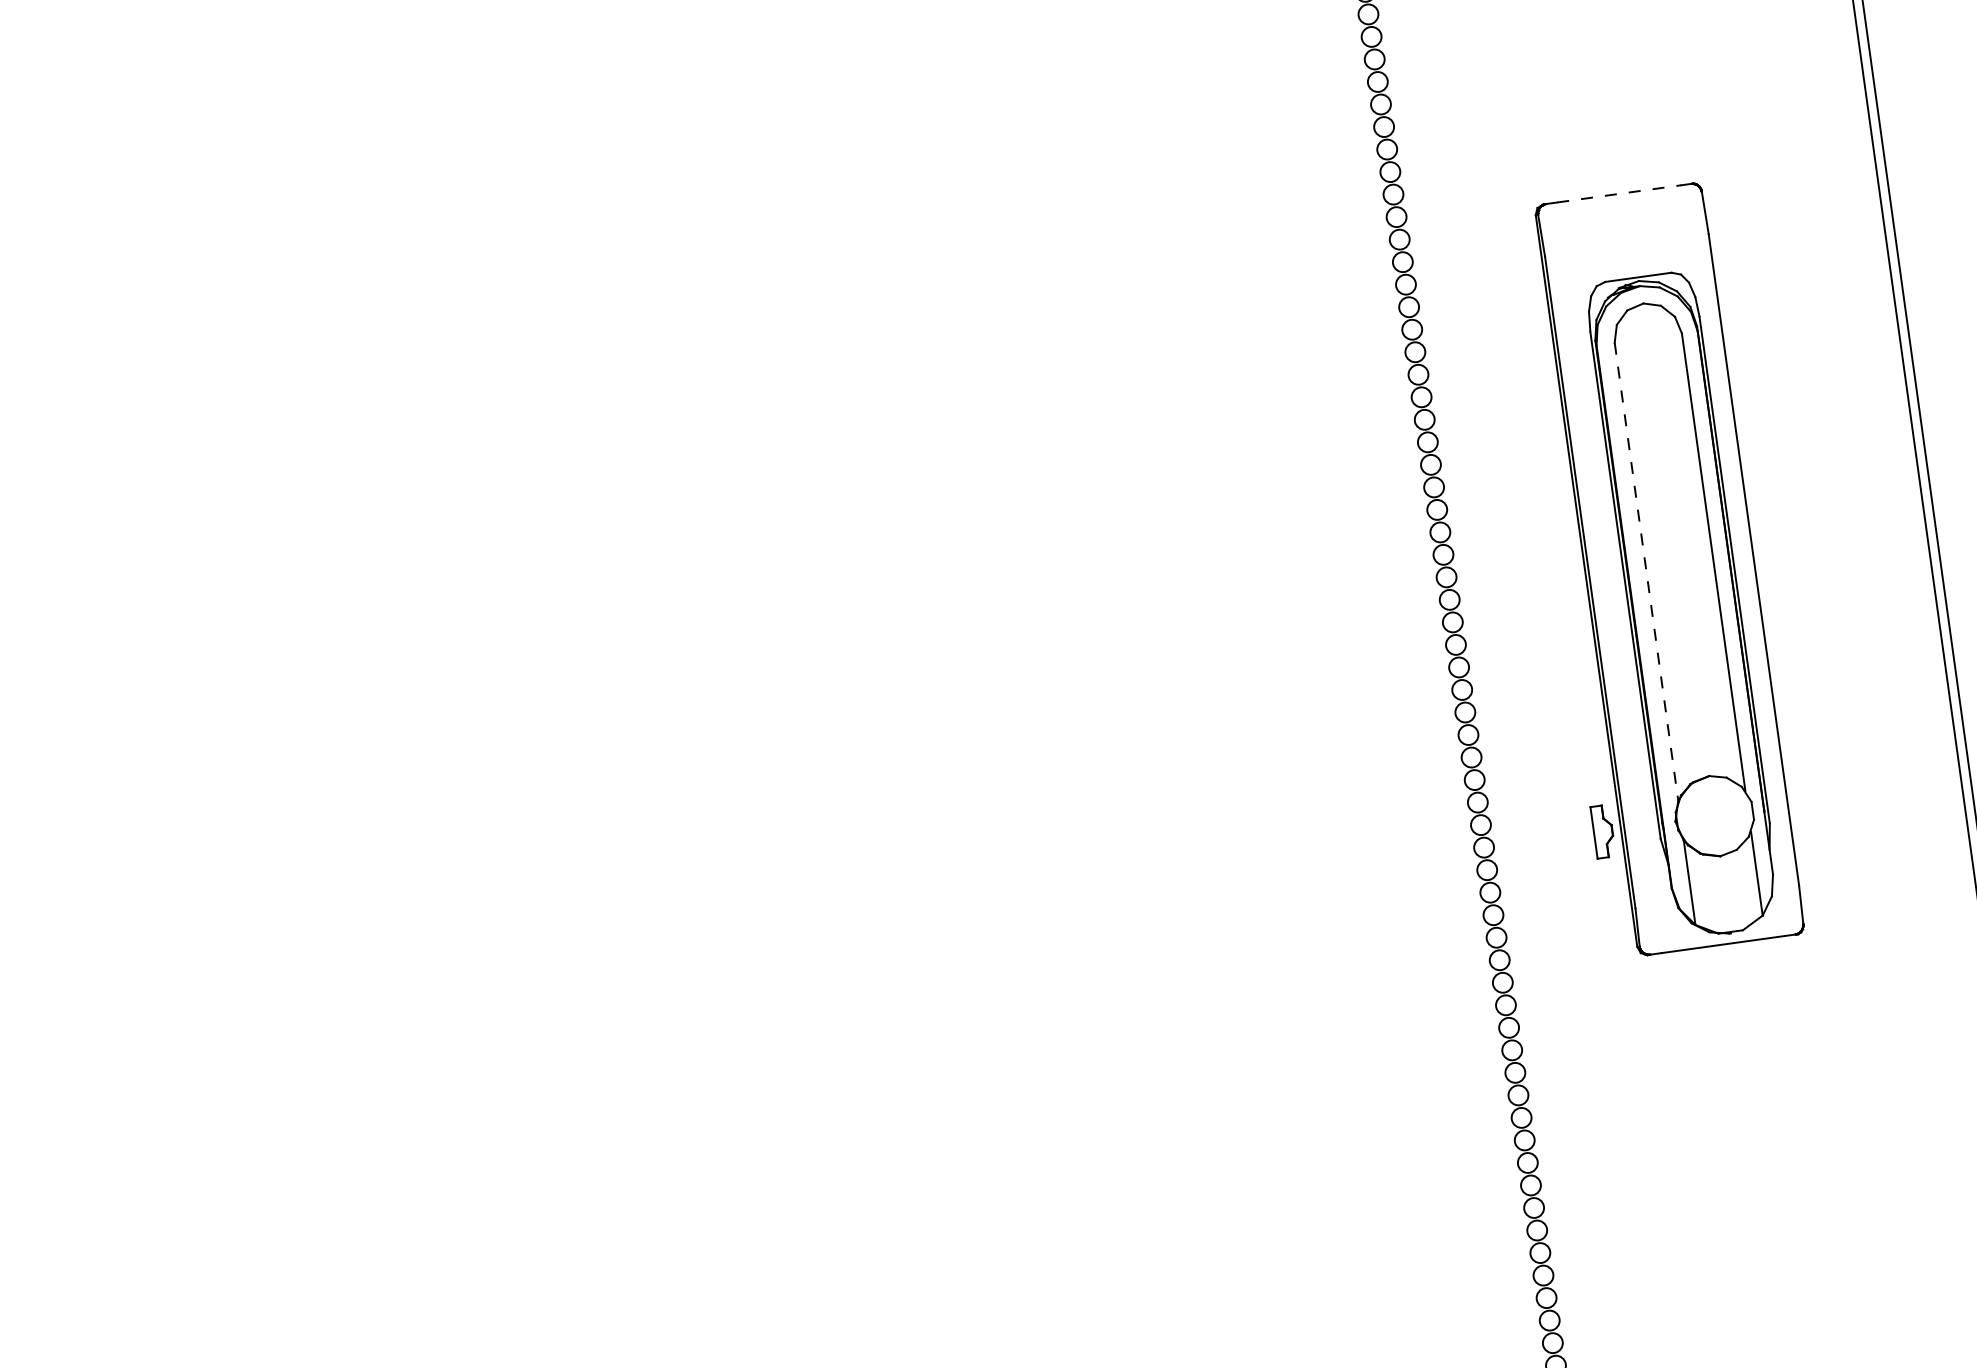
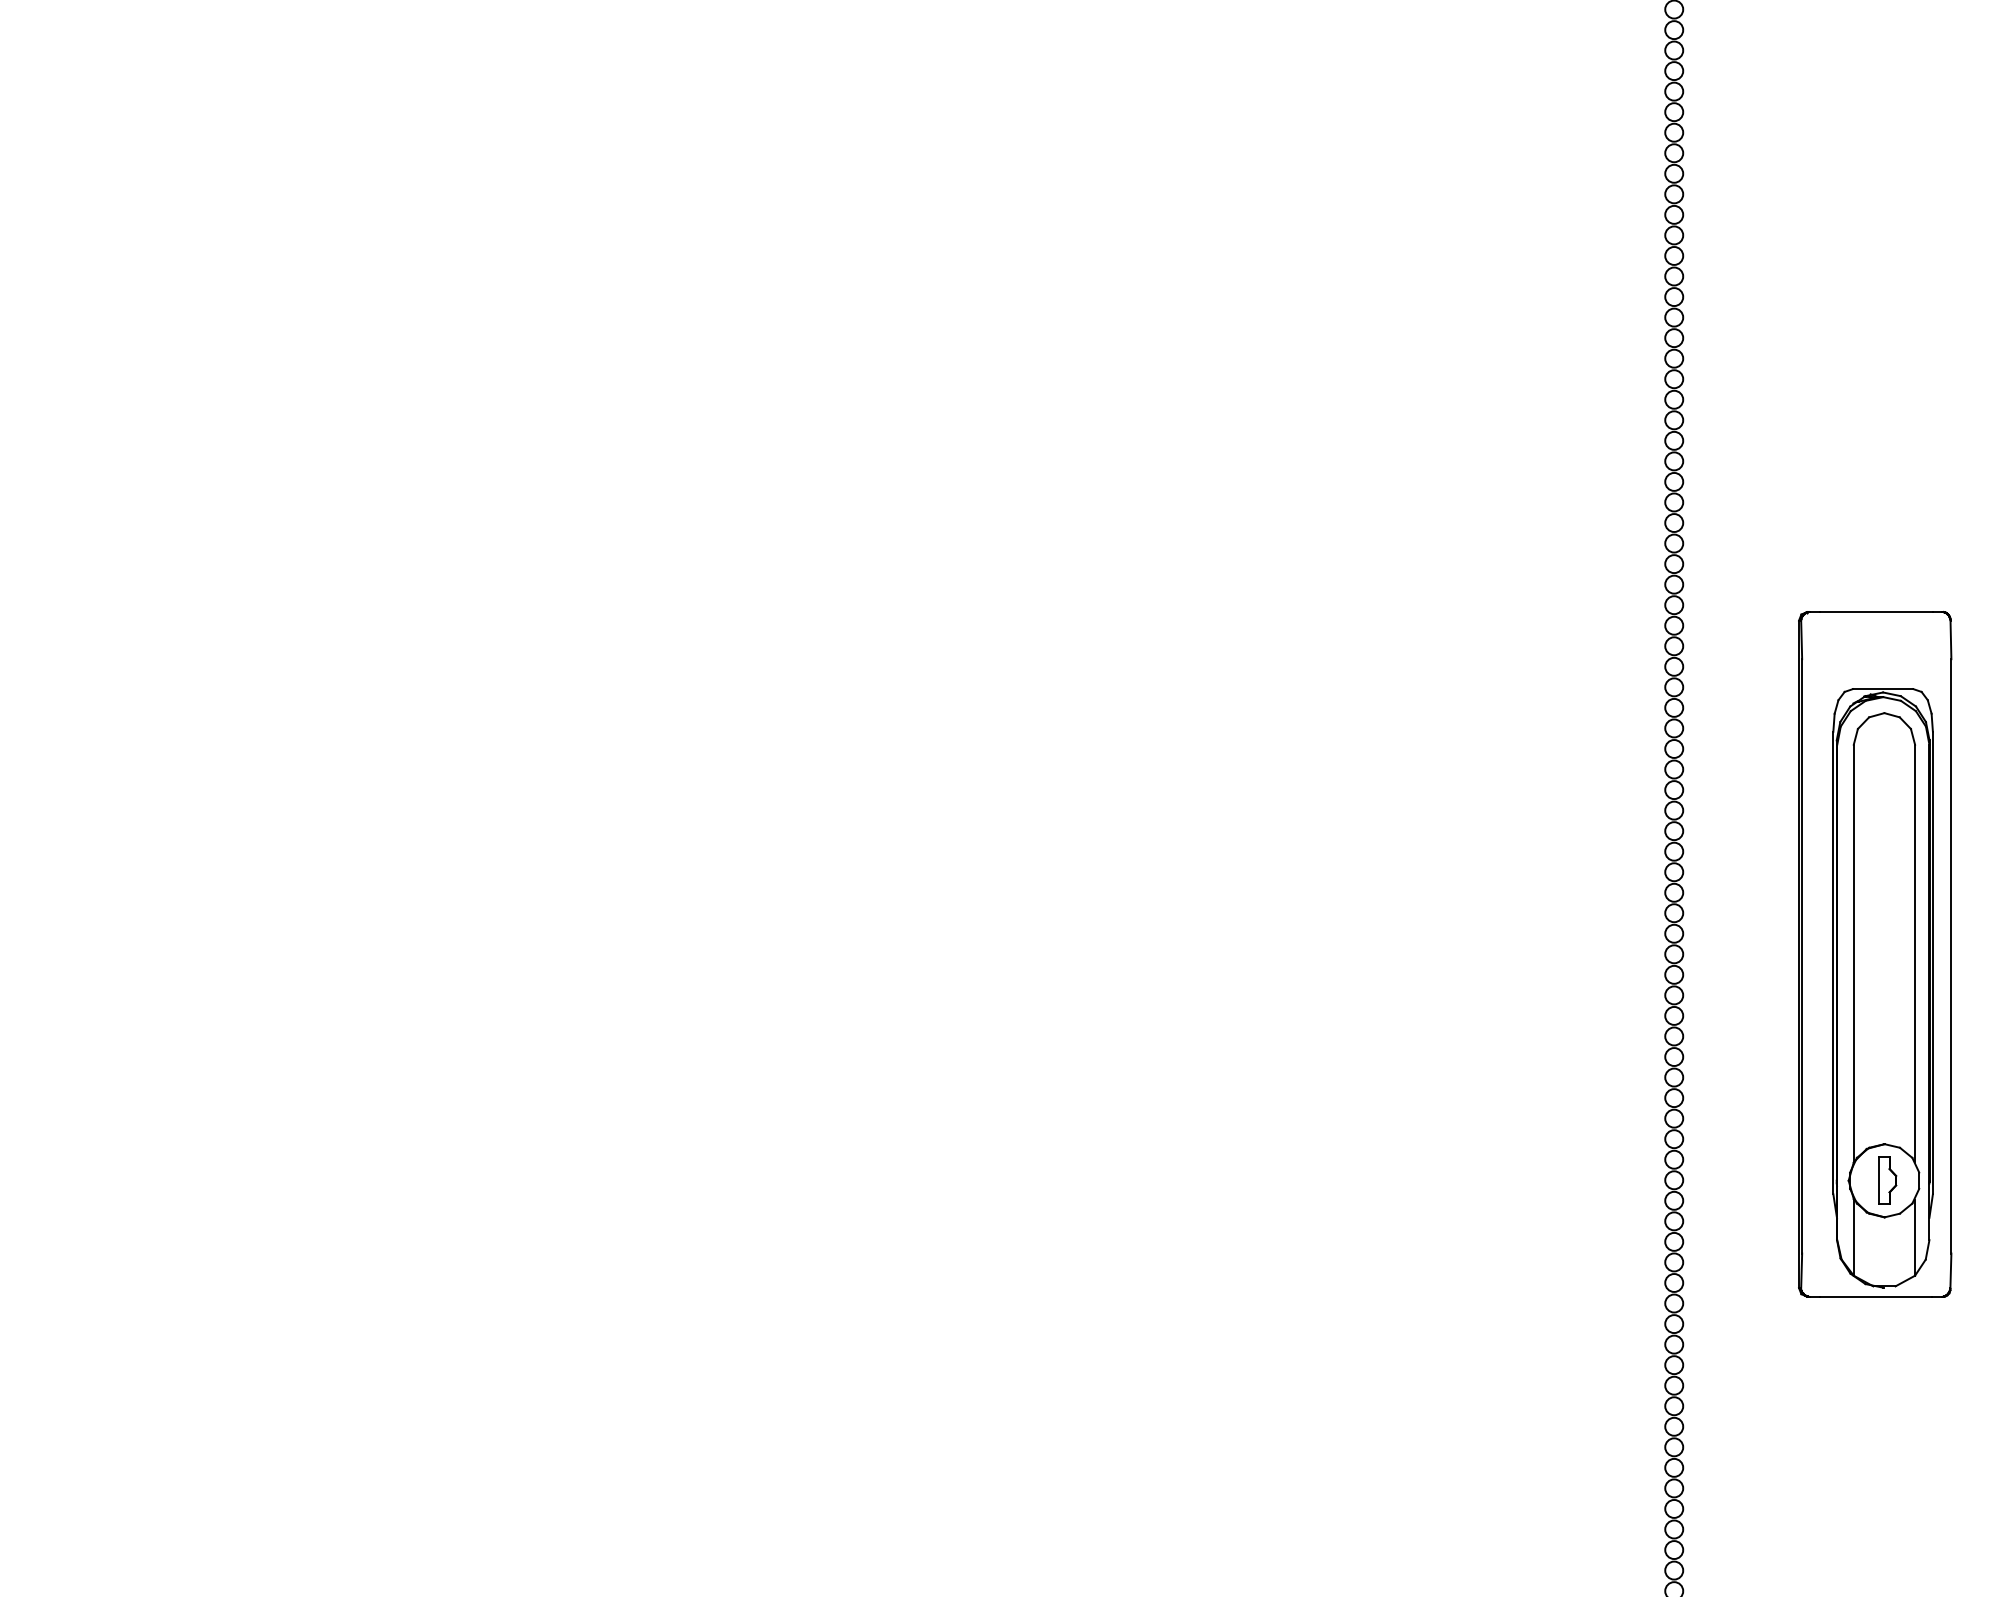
line: (1619, 194) -> (1876, 612), dashed -> solid
line: (1646, 571) -> (1853, 953), dashed -> solid
part: (1602, 831) -> (1887, 1180), moved

